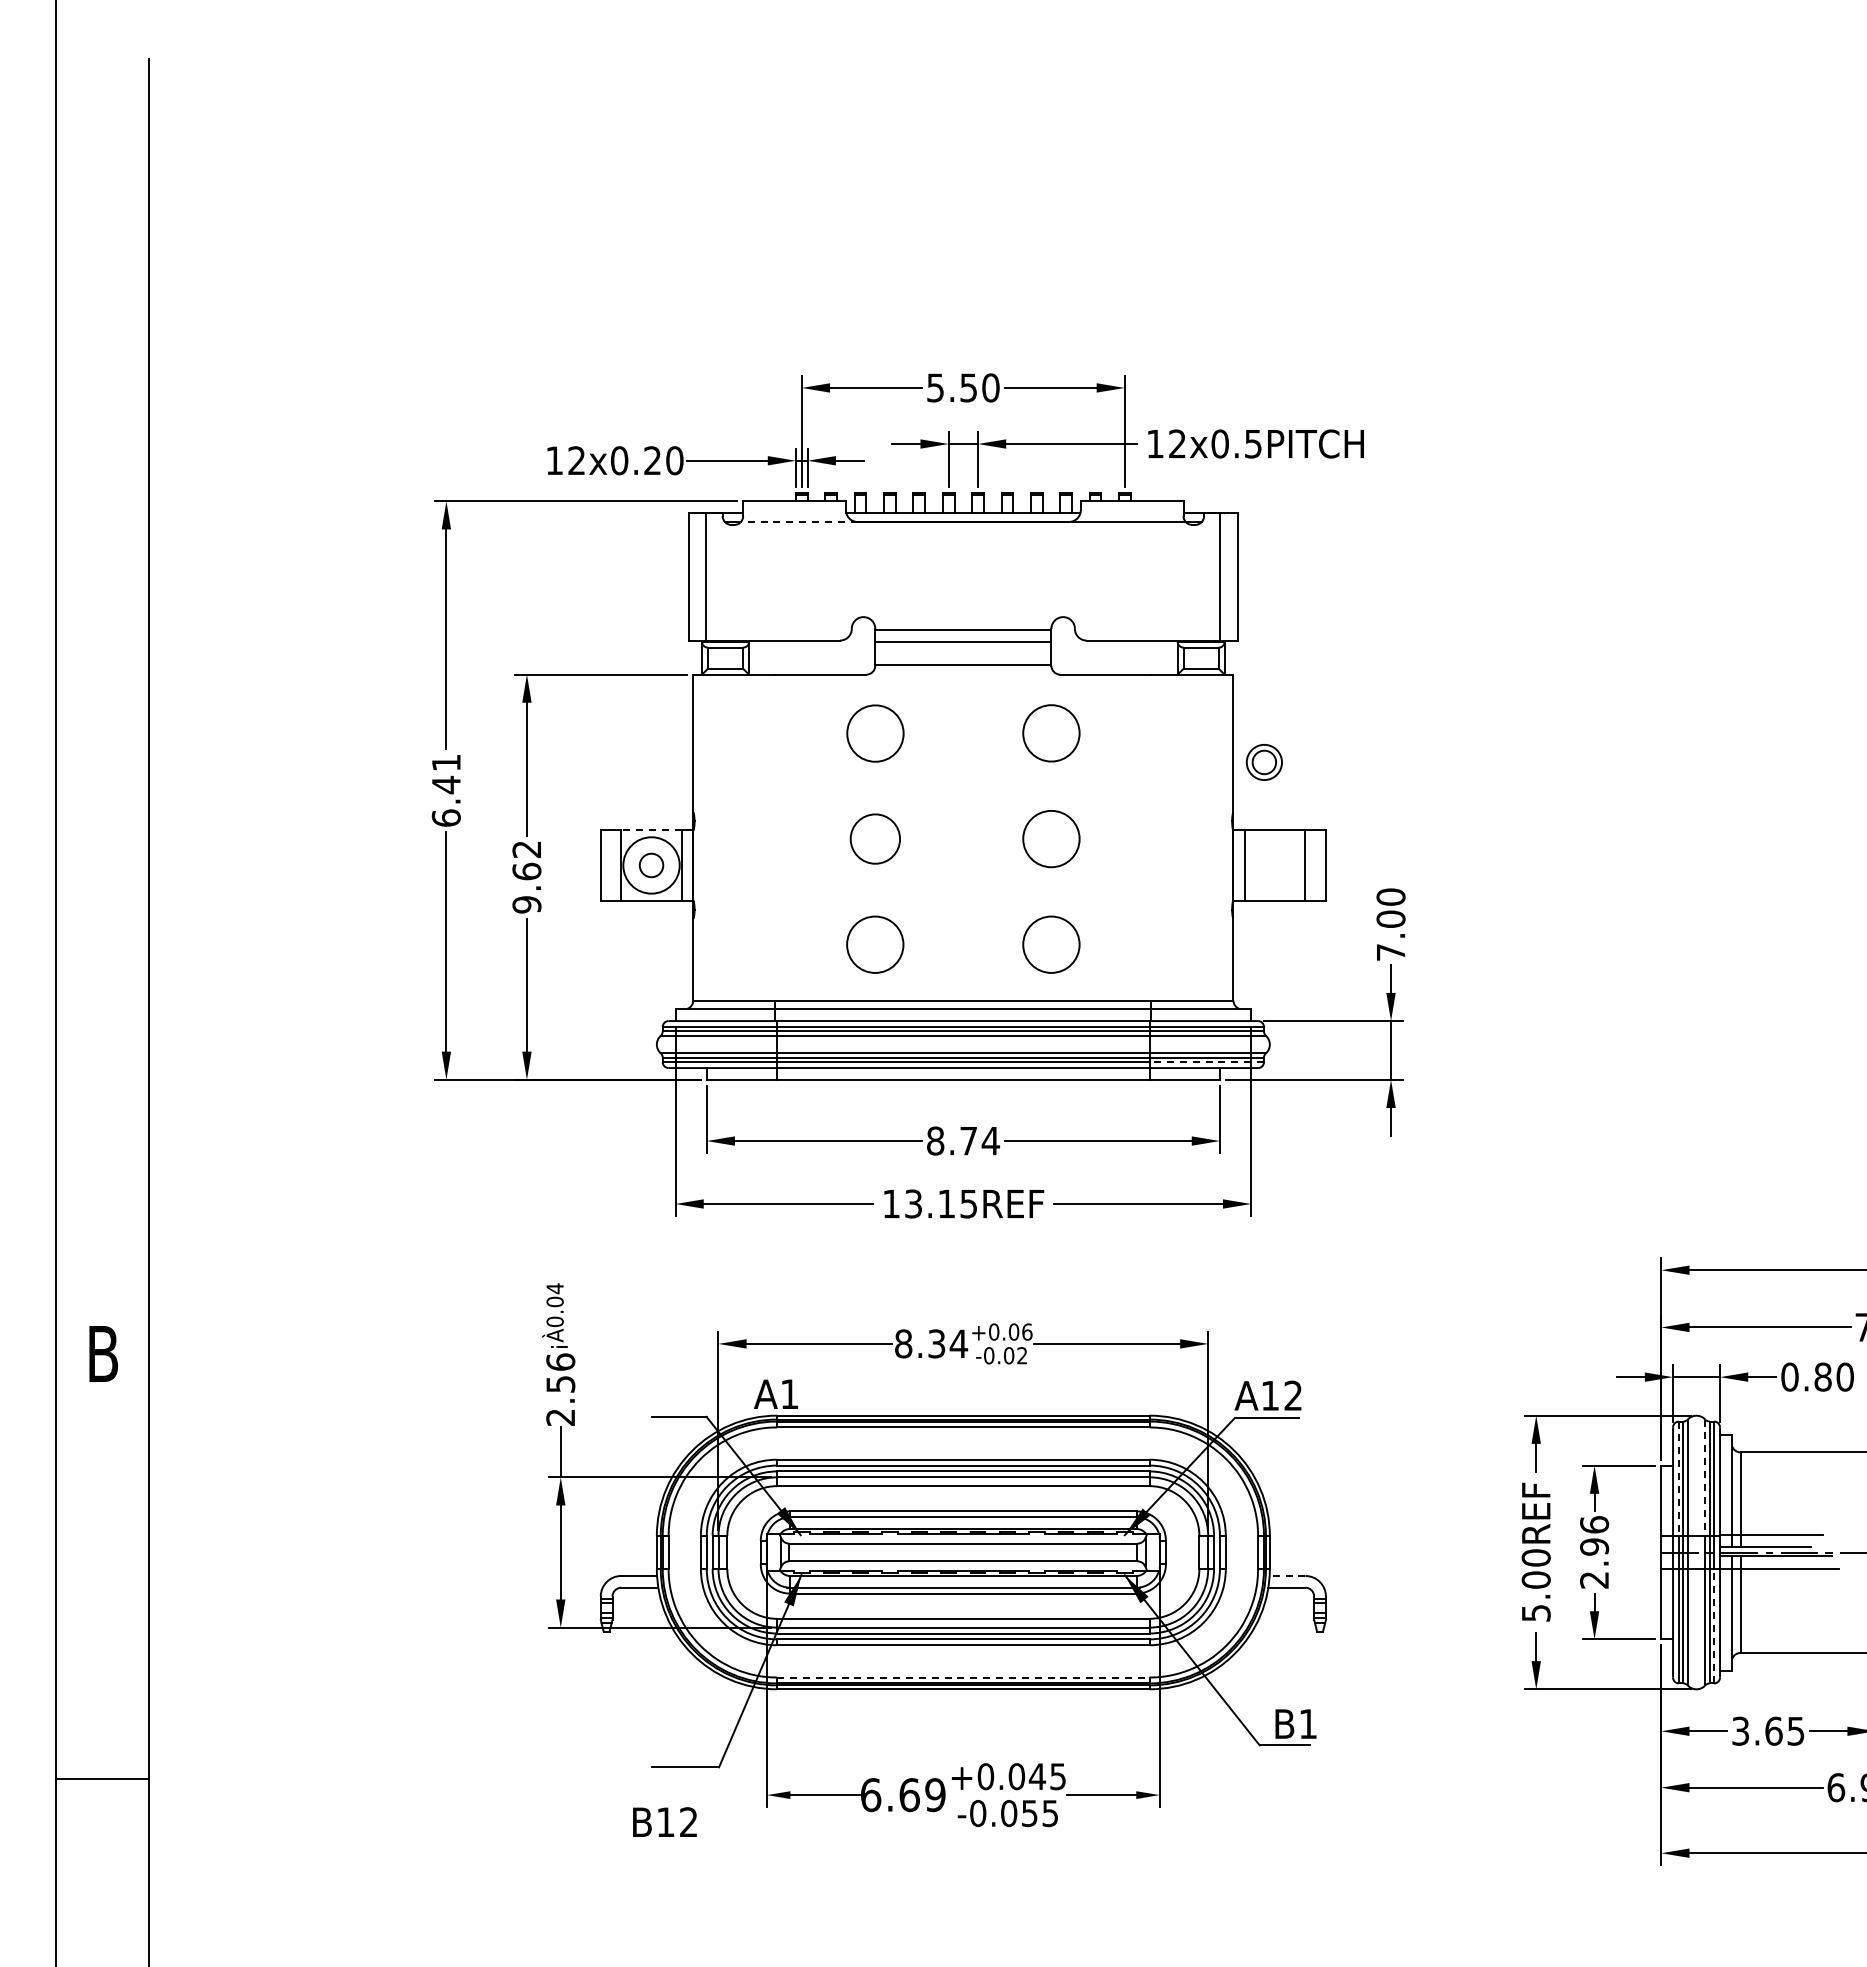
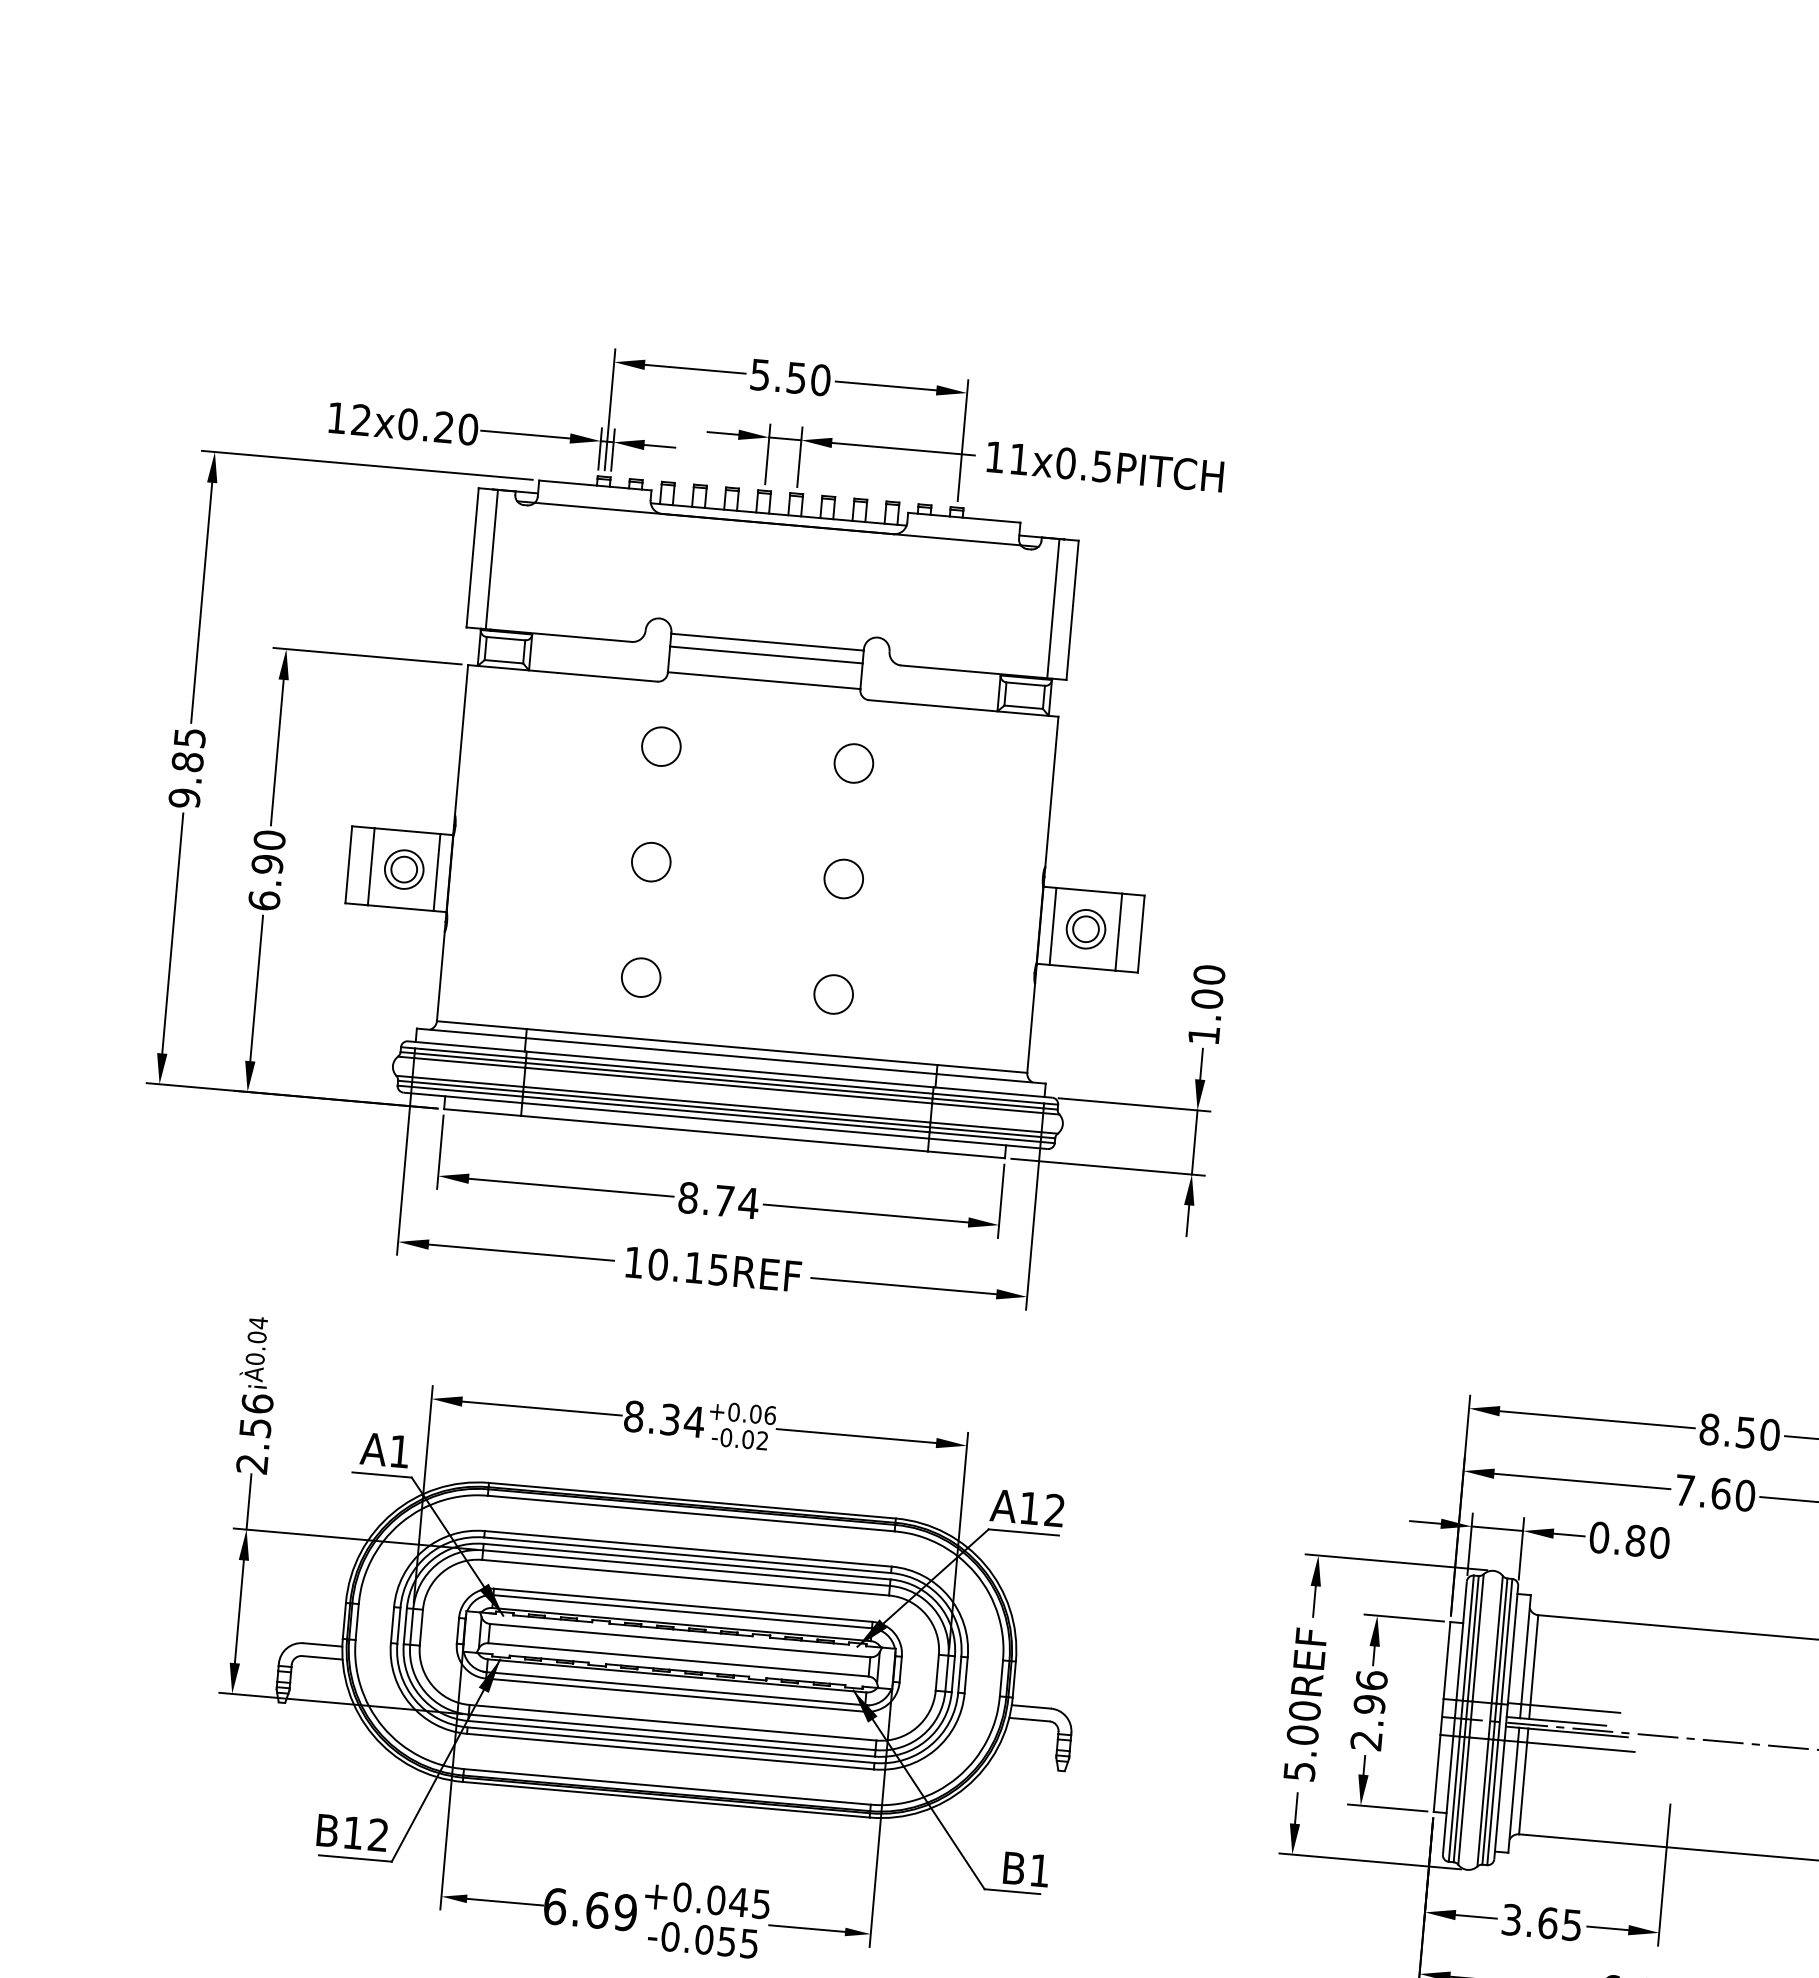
text: (1177, 443) -> (1019, 458), 12x0.5PITCH -> 11x0.5PITCH
line: (798, 521) -> (597, 507), dashed -> solid
circle: (874, 732) -> (660, 745), size x0.62
circle: (1051, 732) -> (854, 762), size x0.62
part: (1263, 762) -> (1085, 929), moved
text: (445, 790) -> (186, 768), 6.41 -> 9.85
line: (650, 830) -> (406, 831), dashed -> solid
circle: (874, 838) -> (650, 861), size x0.71
circle: (1051, 838) -> (843, 878), size x0.62
circle: (651, 865) -> (404, 869), size x0.62
text: (526, 876) -> (266, 869), 9.62 -> 6.90
circle: (874, 944) -> (640, 977), size x0.62
circle: (1051, 944) -> (833, 994), size x0.62
text: (1391, 952) -> (1204, 1035), 7.00 -> 1.00
line: (1206, 1062) -> (991, 1138), dashed -> solid
text: (913, 1203) -> (658, 1264), 13.15REF -> 10.15REF
text: (775, 1393) -> (384, 1449), moved
line: (1705, 1478) -> (1497, 1640), dashed -> solid
line: (1678, 1479) -> (1467, 1638), dashed -> solid
line: (1287, 1575) -> (1031, 1706), dashed -> solid
line: (1714, 1625) -> (1493, 1801), dashed -> solid
line: (963, 1677) -> (667, 1786), dashed -> solid
text: (664, 1821) -> (351, 1831), moved

